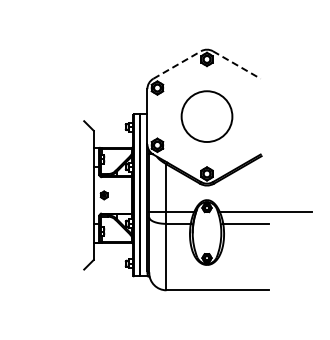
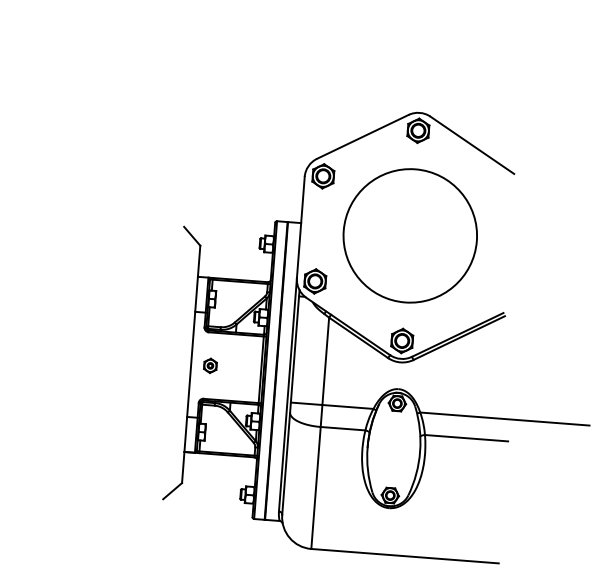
line: (177, 65) -> (363, 137), dashed -> solid
line: (236, 65) -> (471, 146), dashed -> solid
circle: (206, 116) -> (409, 235), size x1.43

